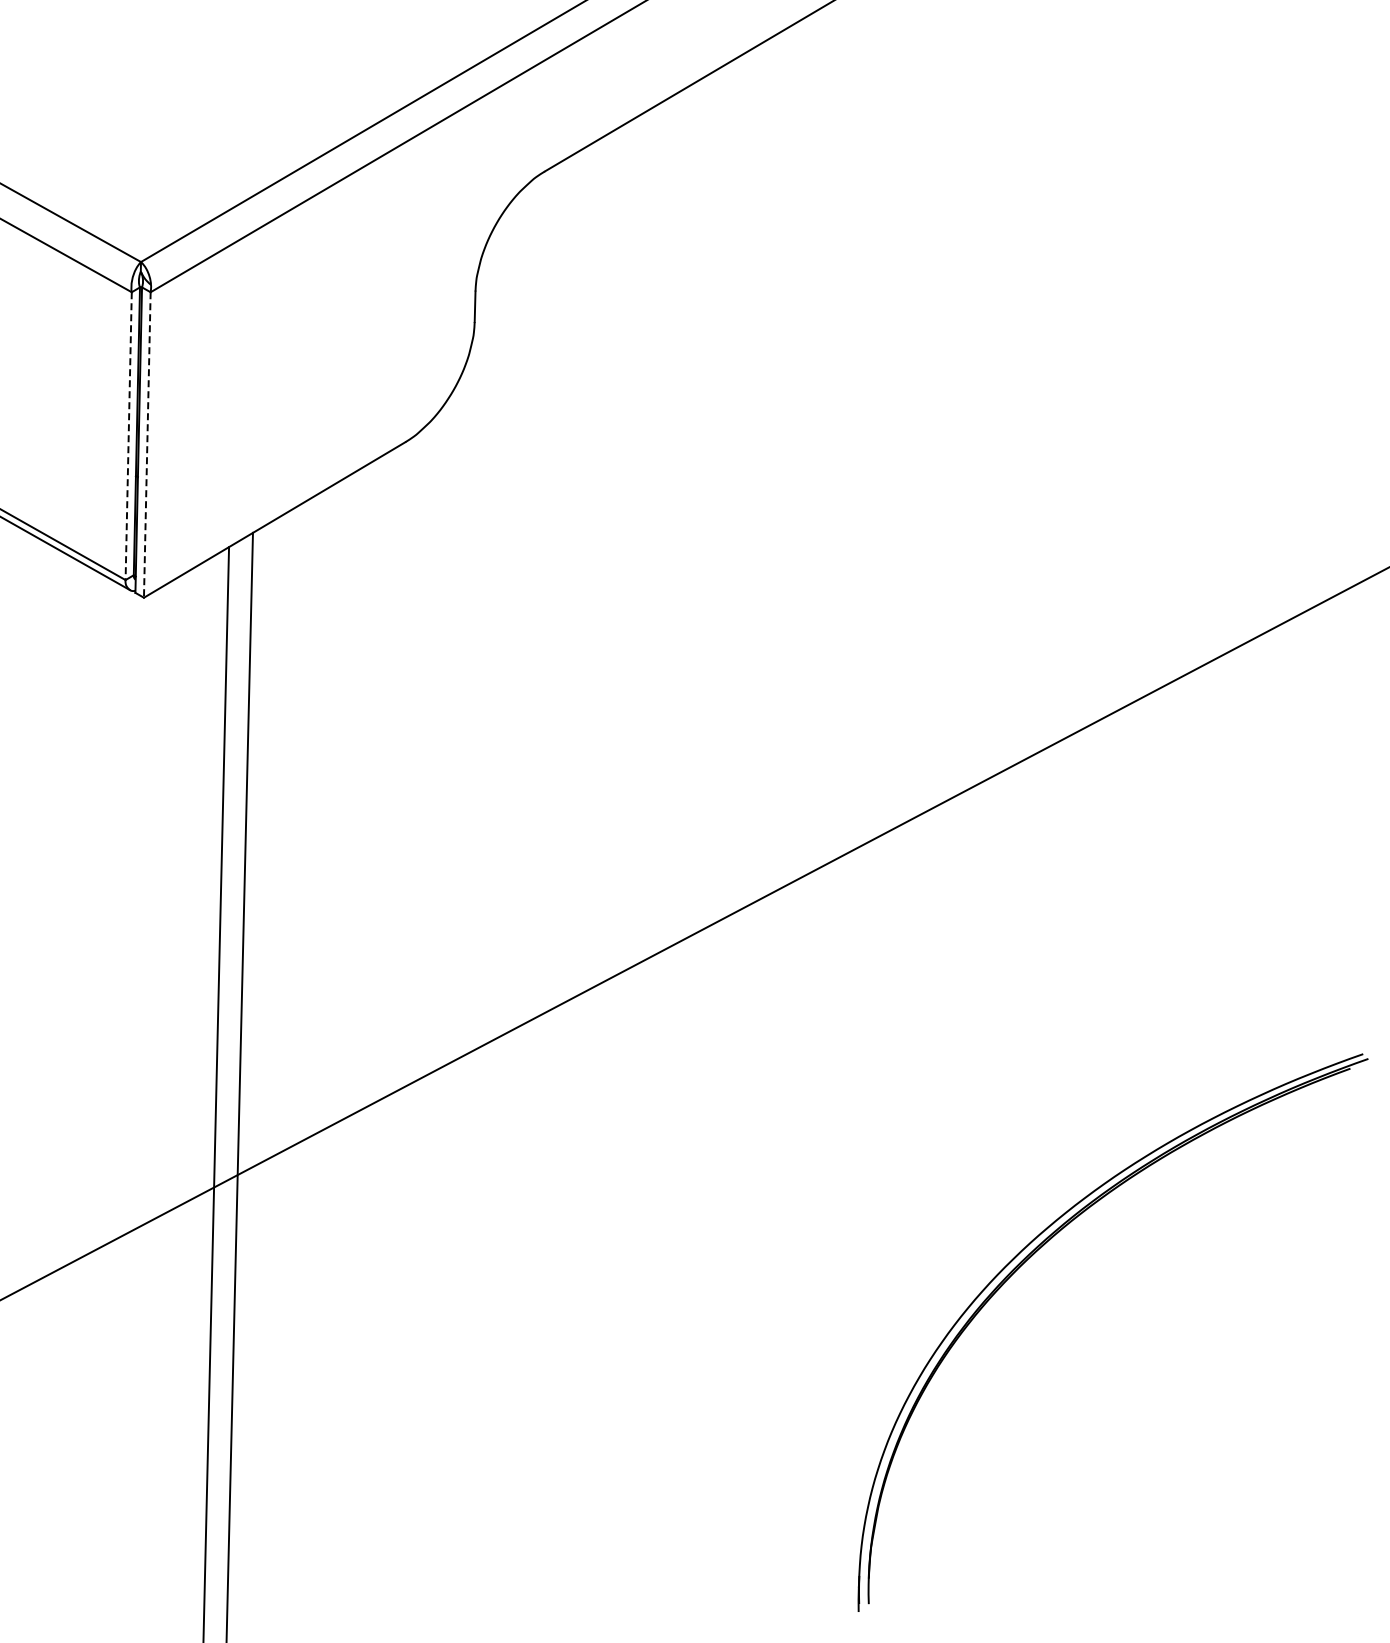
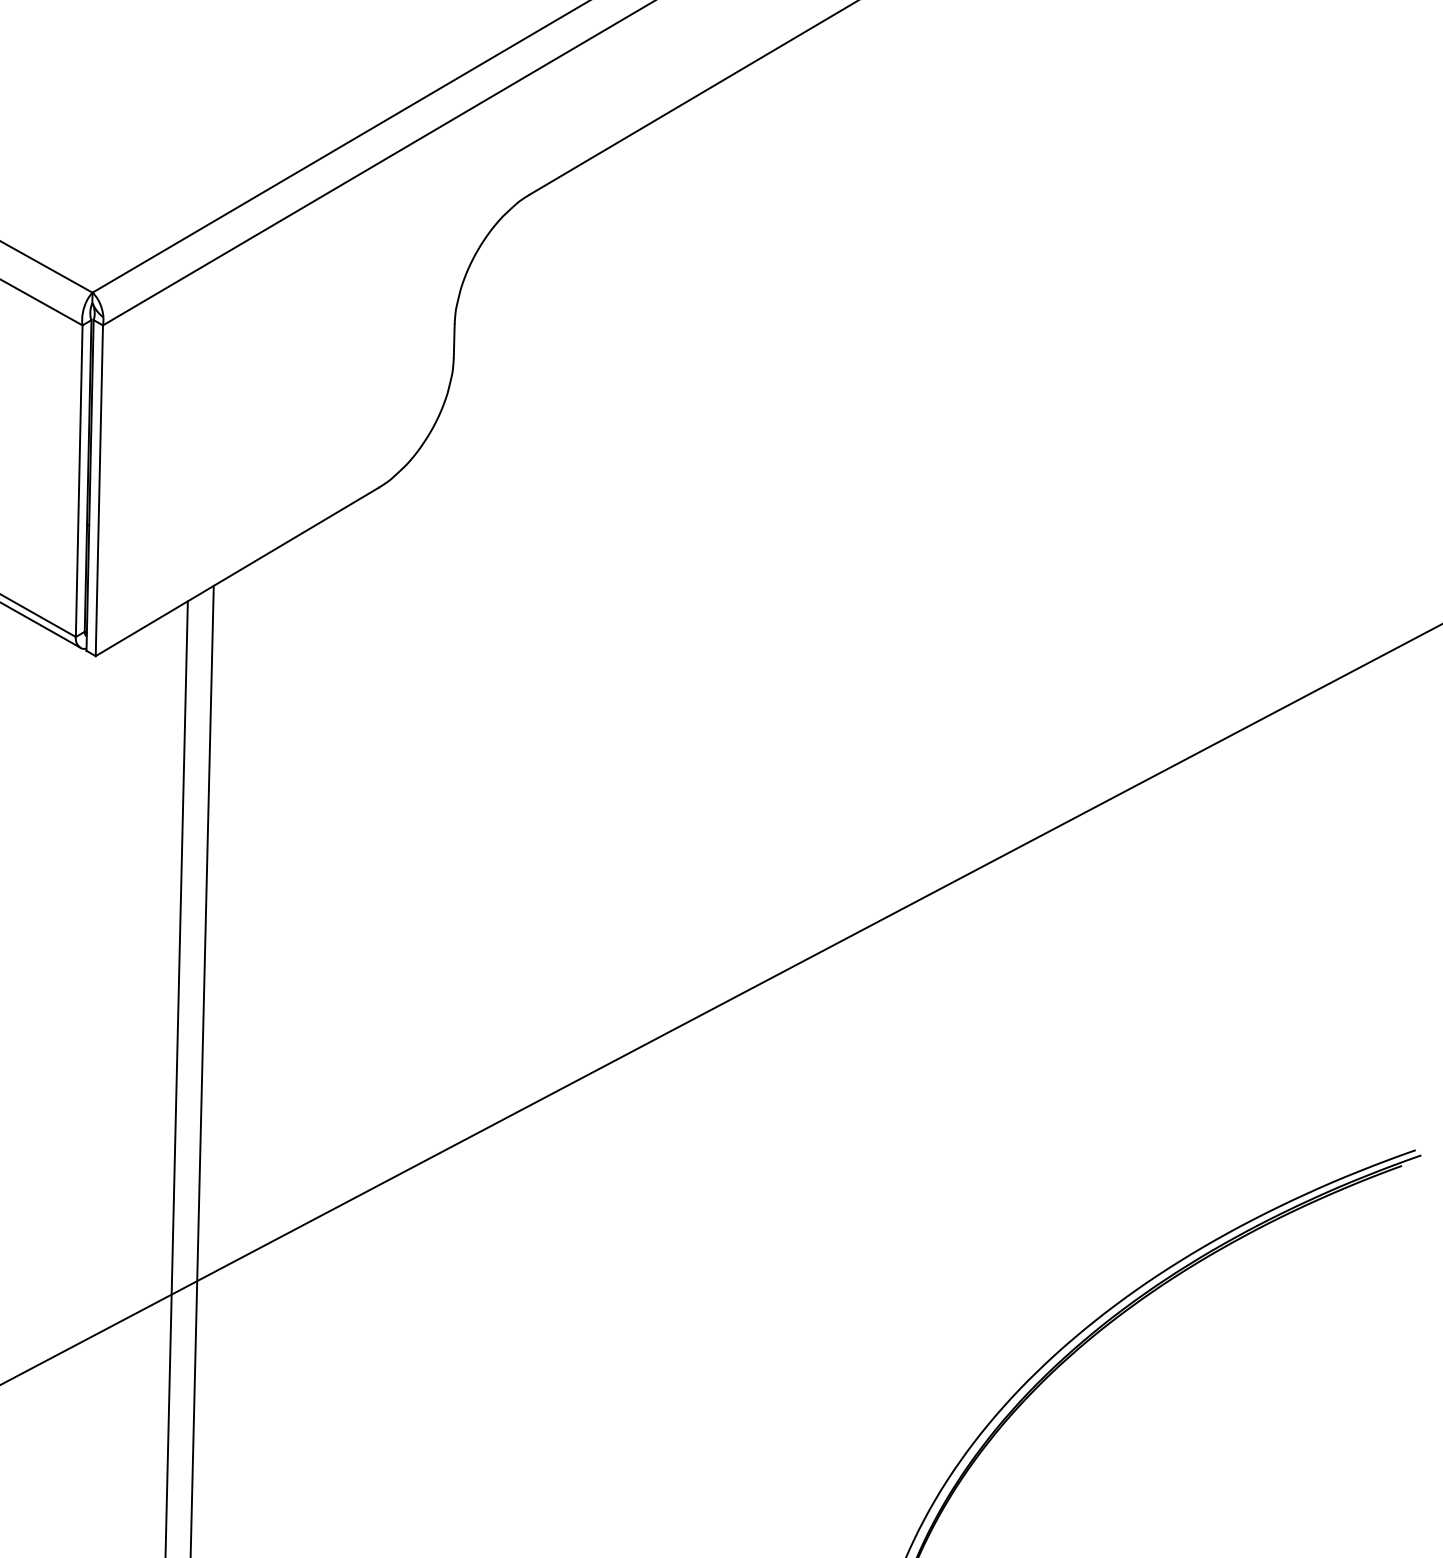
line: (128, 436) -> (79, 481), dashed -> solid
line: (147, 445) -> (99, 491), dashed -> solid

